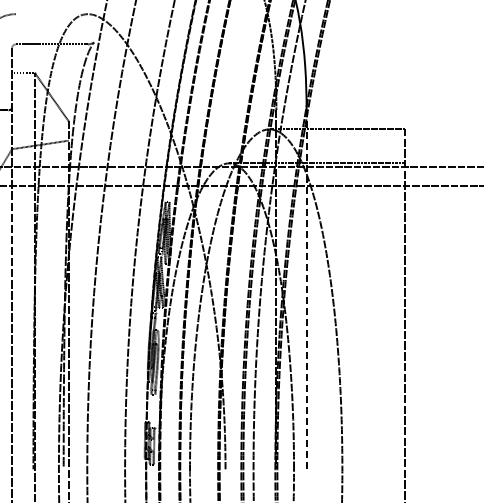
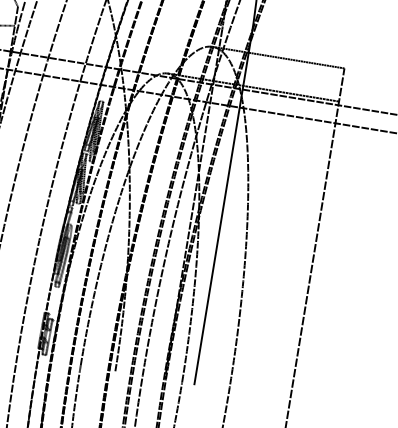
line: (306, 289) -> (223, 208), dashed -> solid

